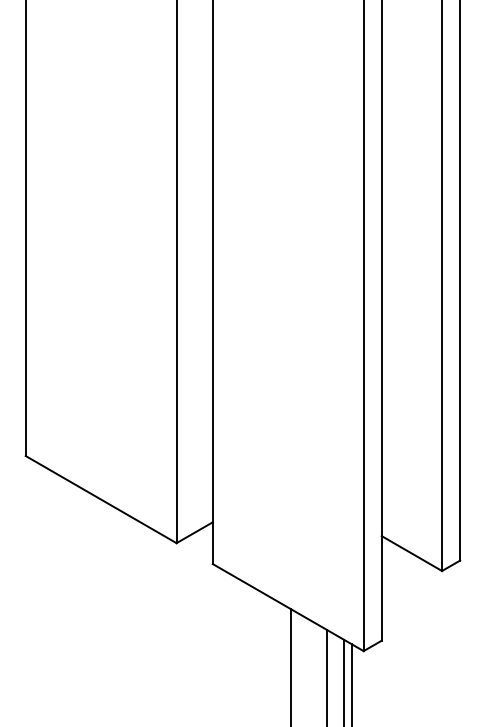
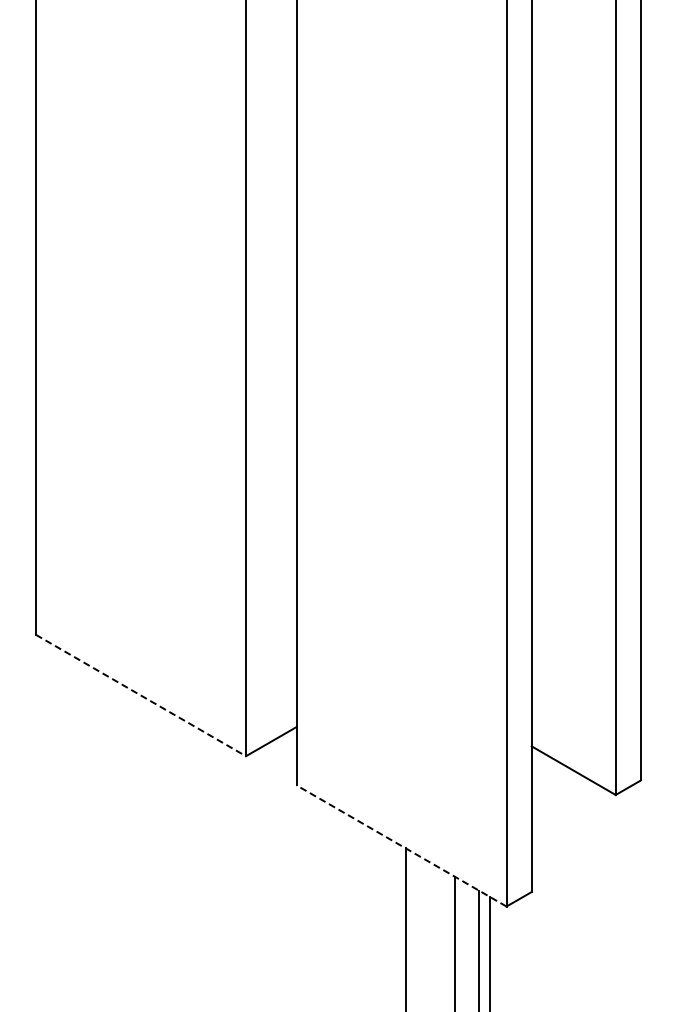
line: (101, 499) -> (141, 695), solid -> dashed
line: (288, 607) -> (401, 845), solid -> dashed

